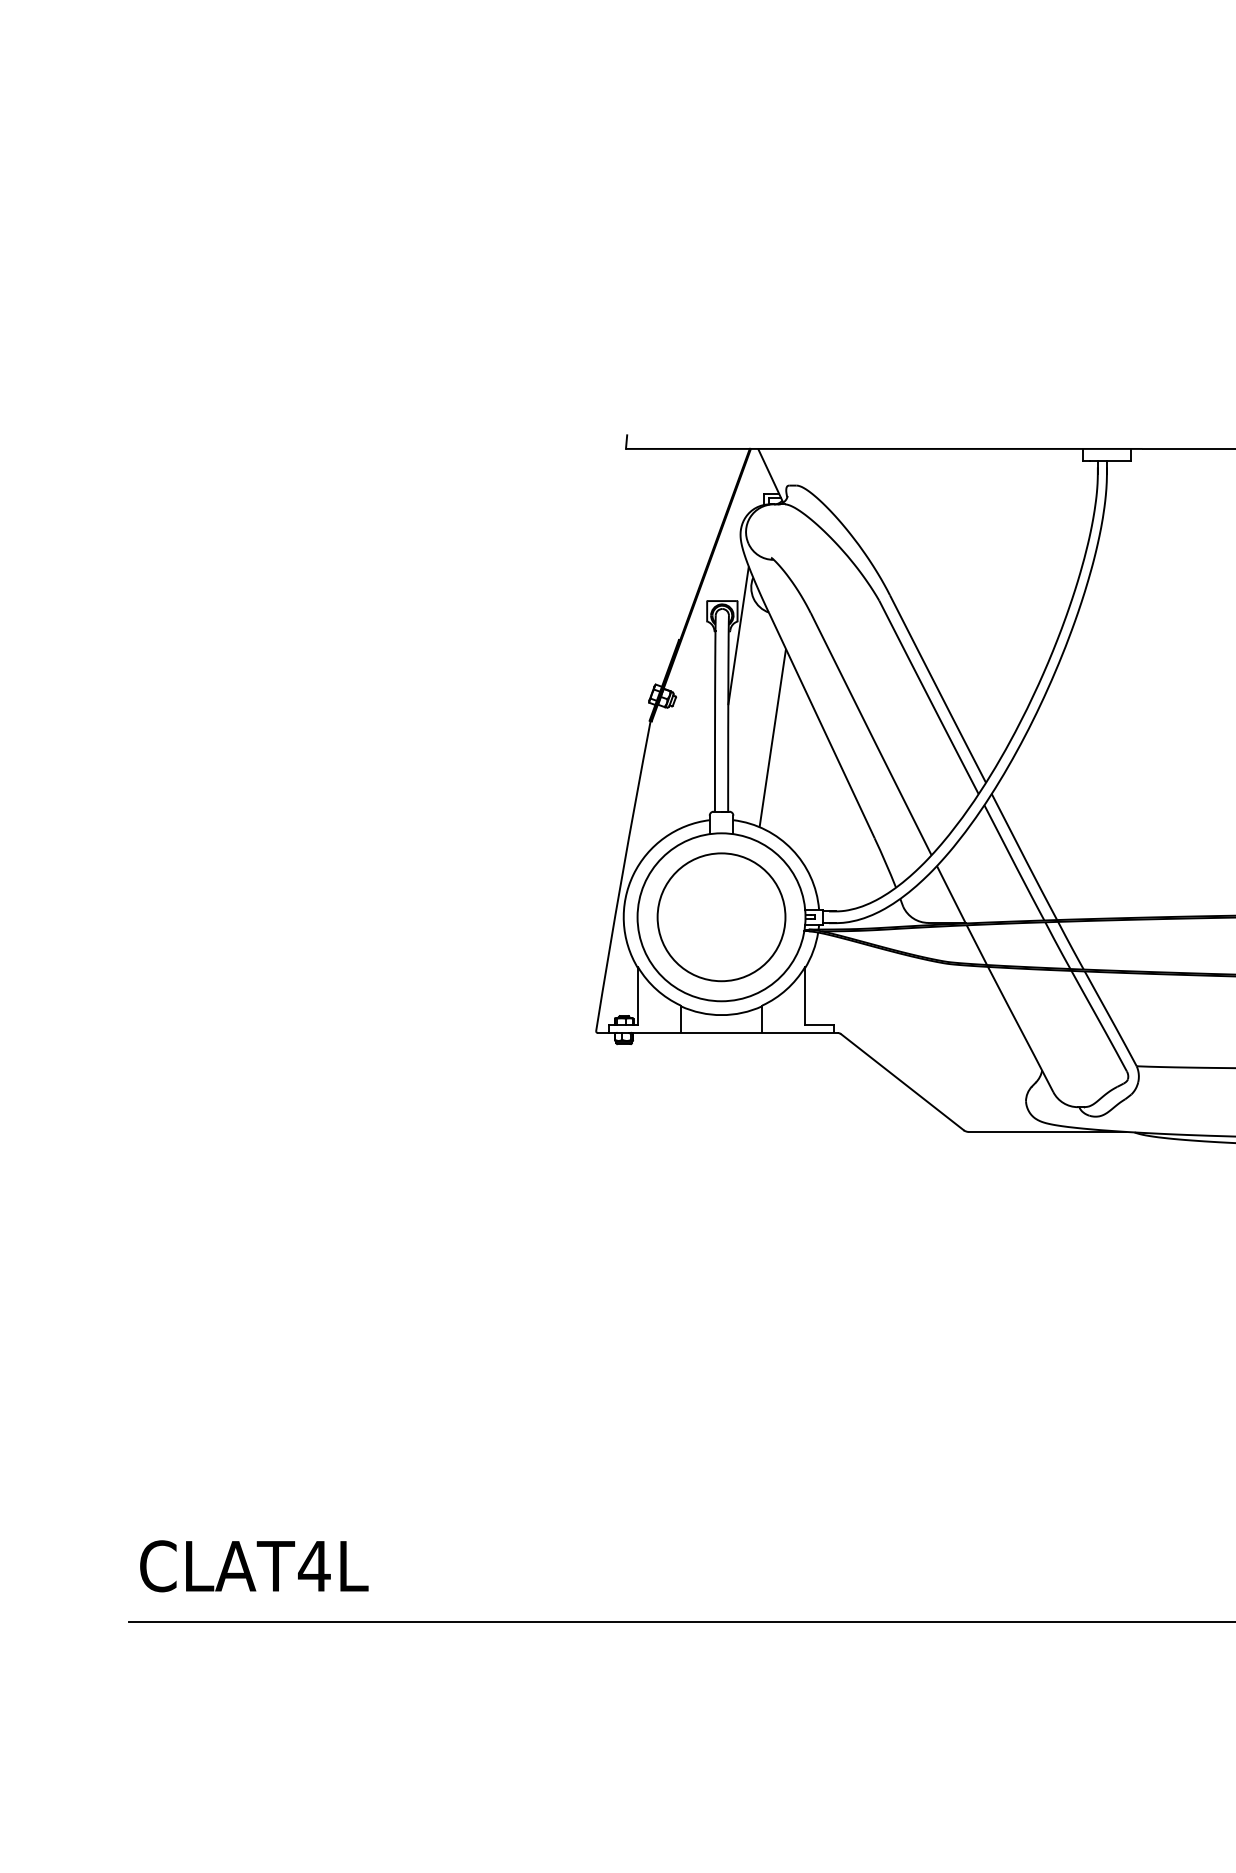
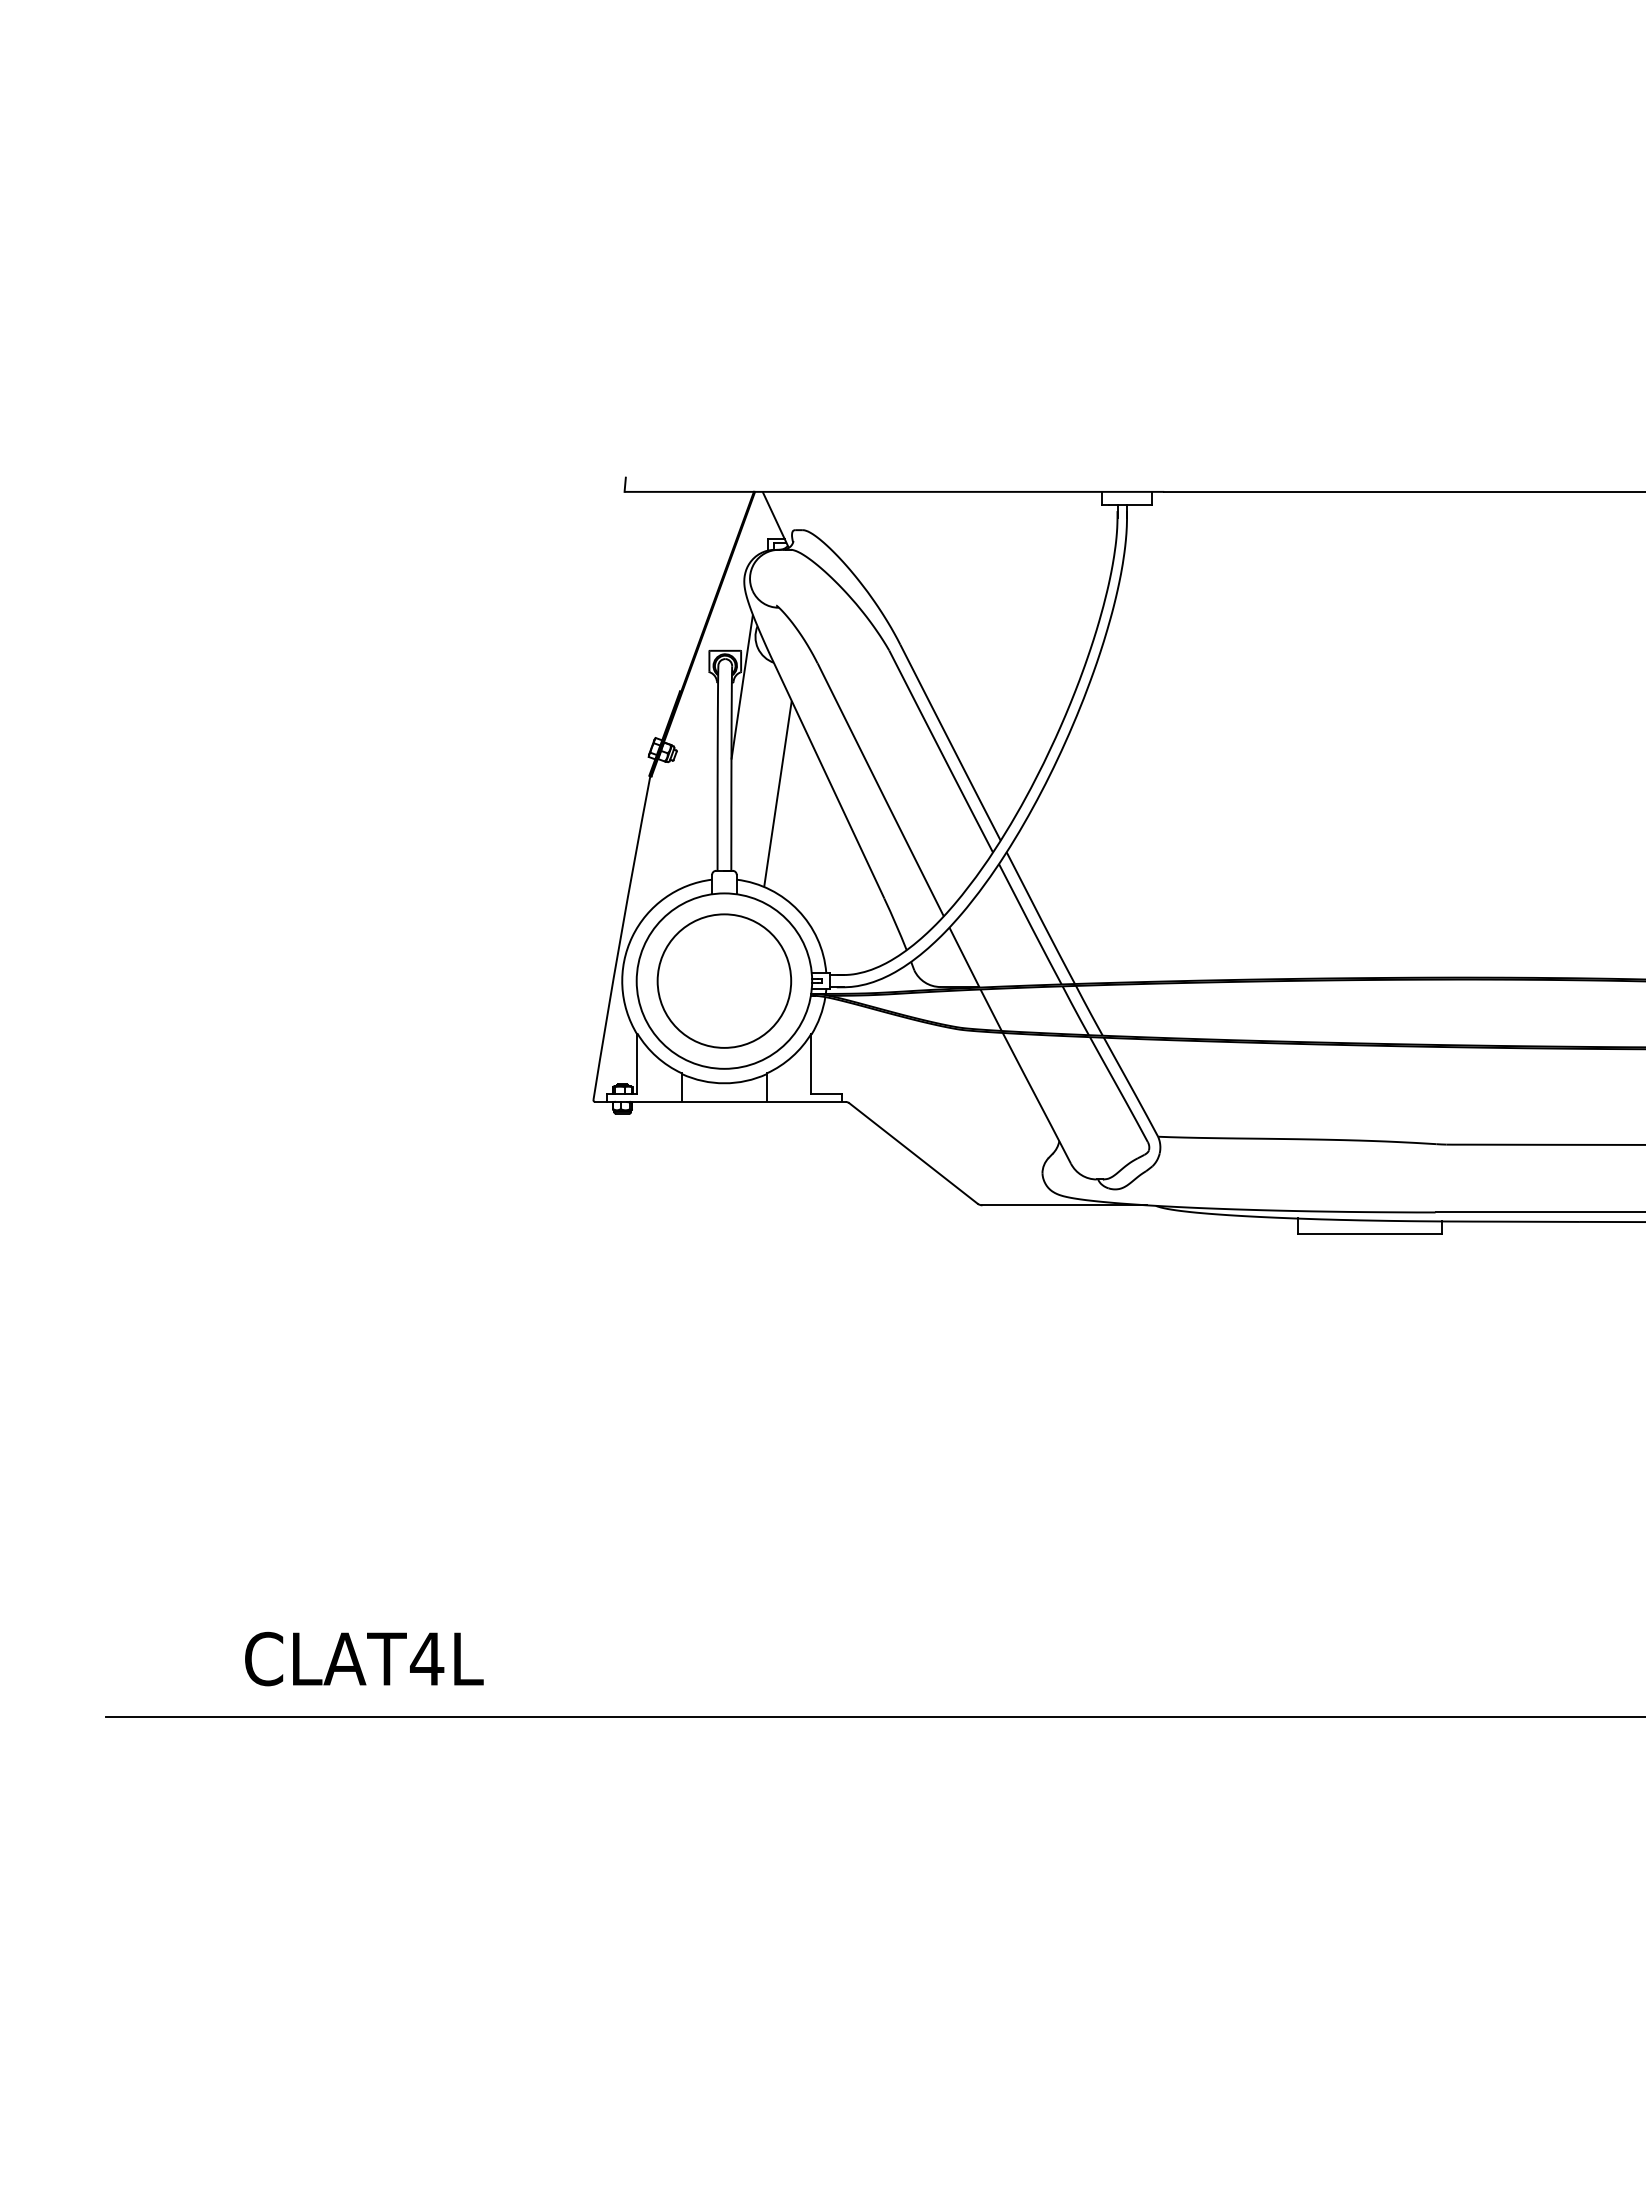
text: (254, 1565) -> (364, 1658), moved

